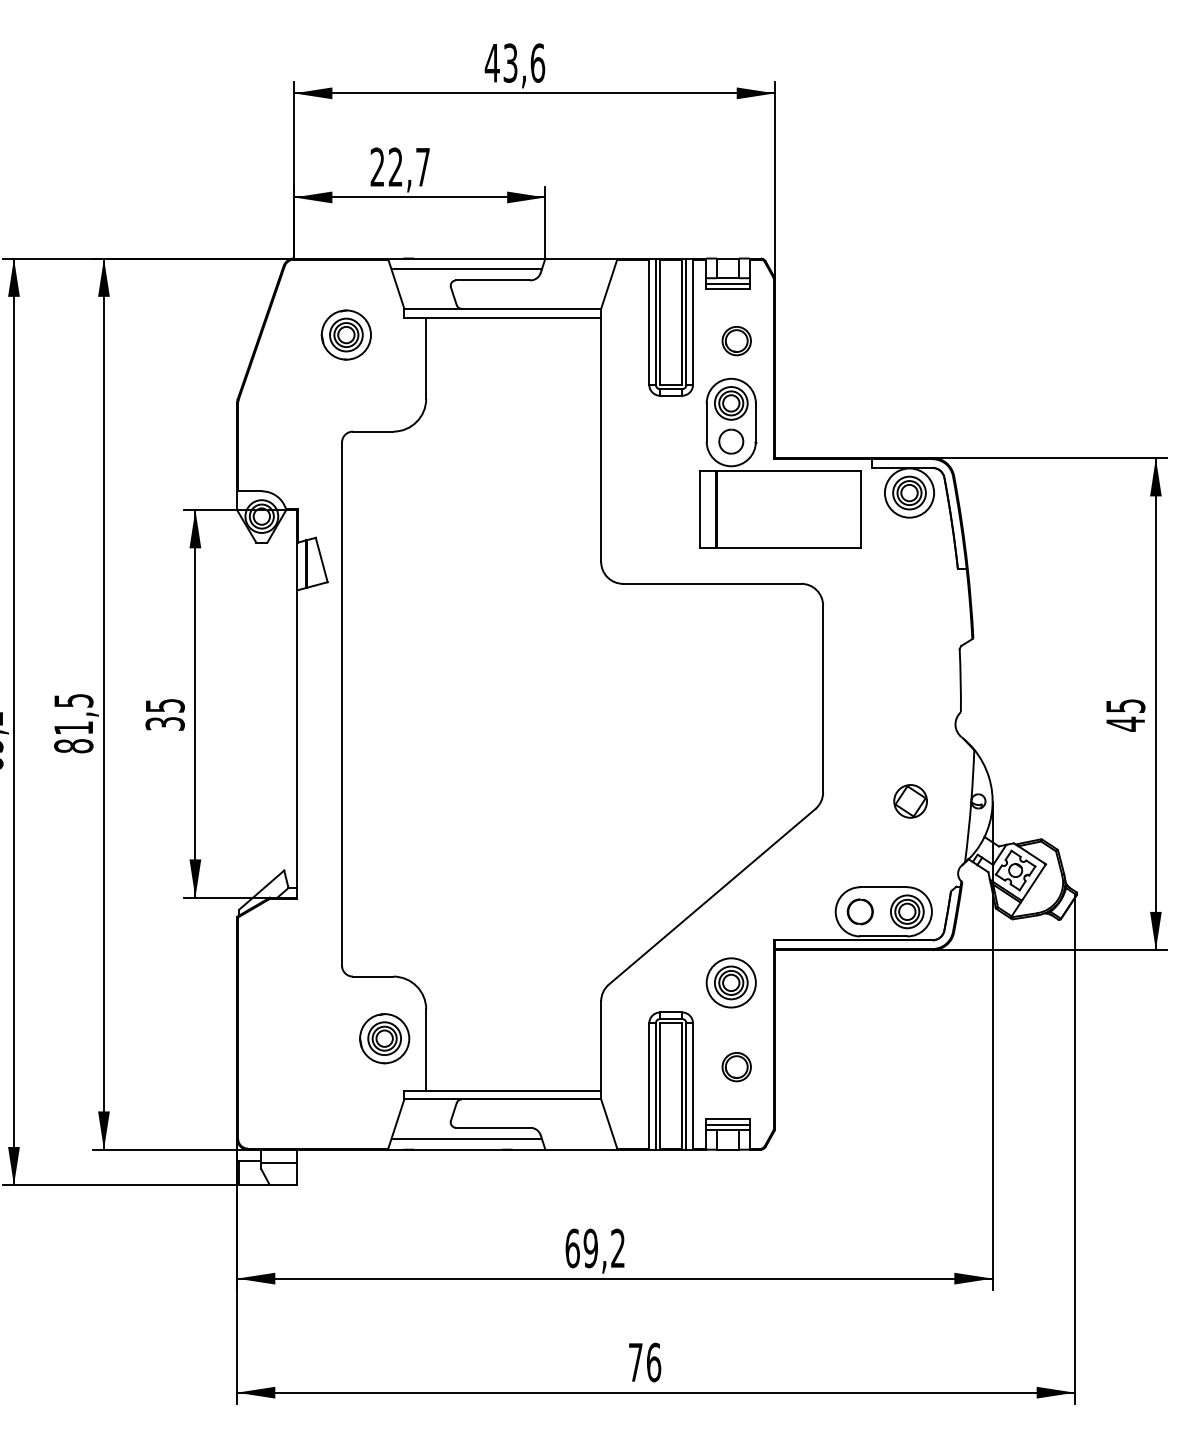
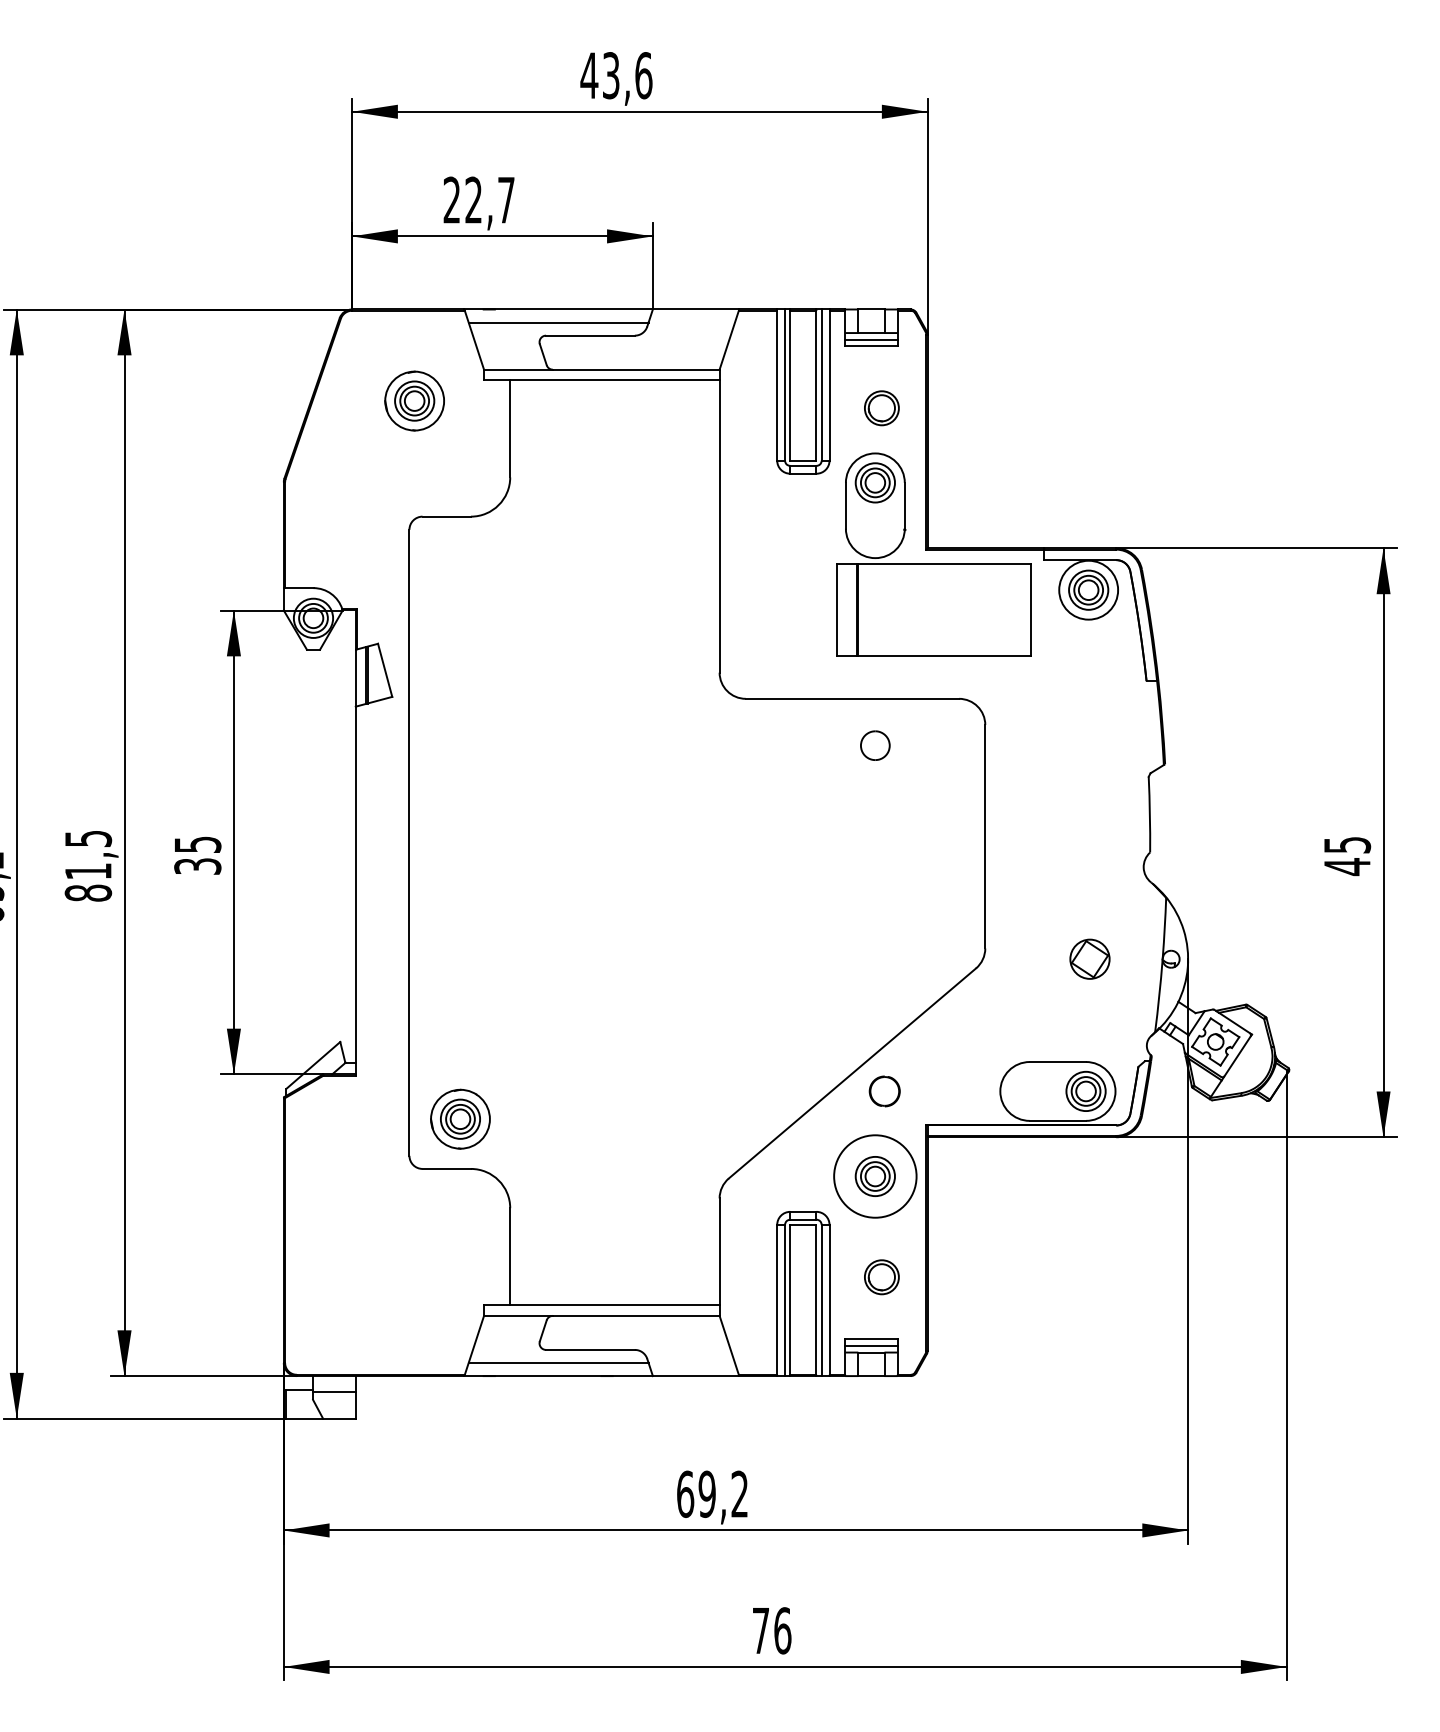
part: (731, 441) -> (875, 745), moved
part: (860, 911) -> (884, 1091), moved
circle: (730, 982) -> (874, 1176), size x1.4
part: (384, 1038) -> (460, 1118), moved

